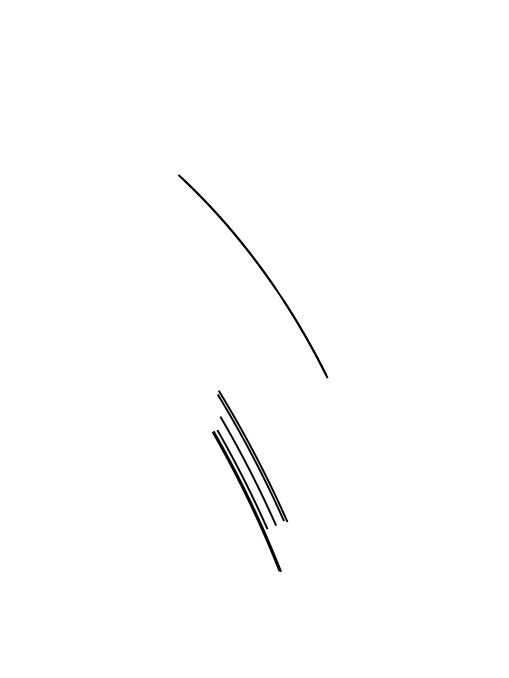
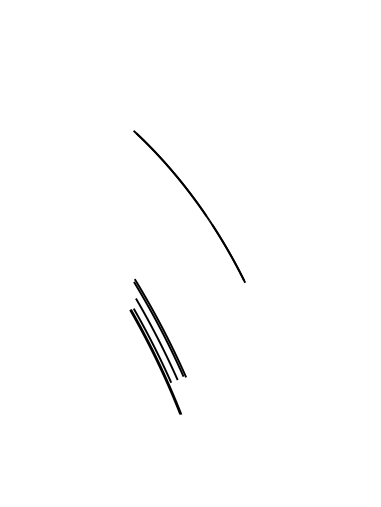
part: (249, 480) -> (157, 346), moved

